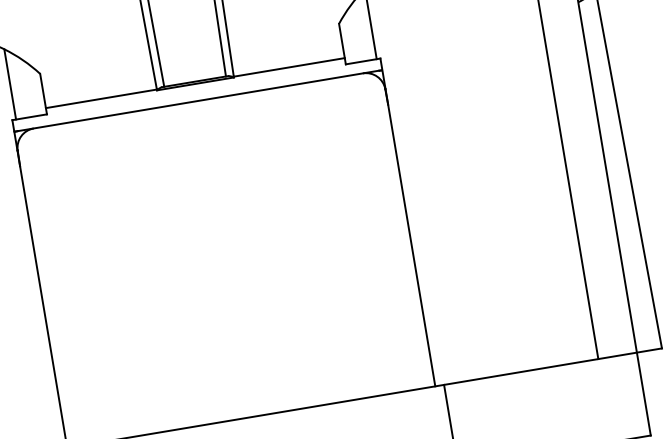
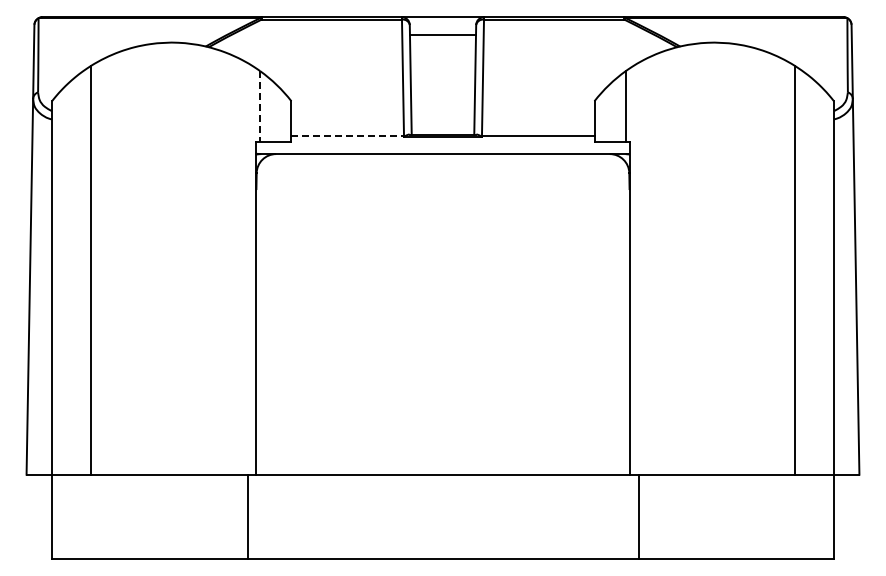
line: (10, 84) -> (260, 106), solid -> dashed
line: (102, 99) -> (348, 136), solid -> dashed

